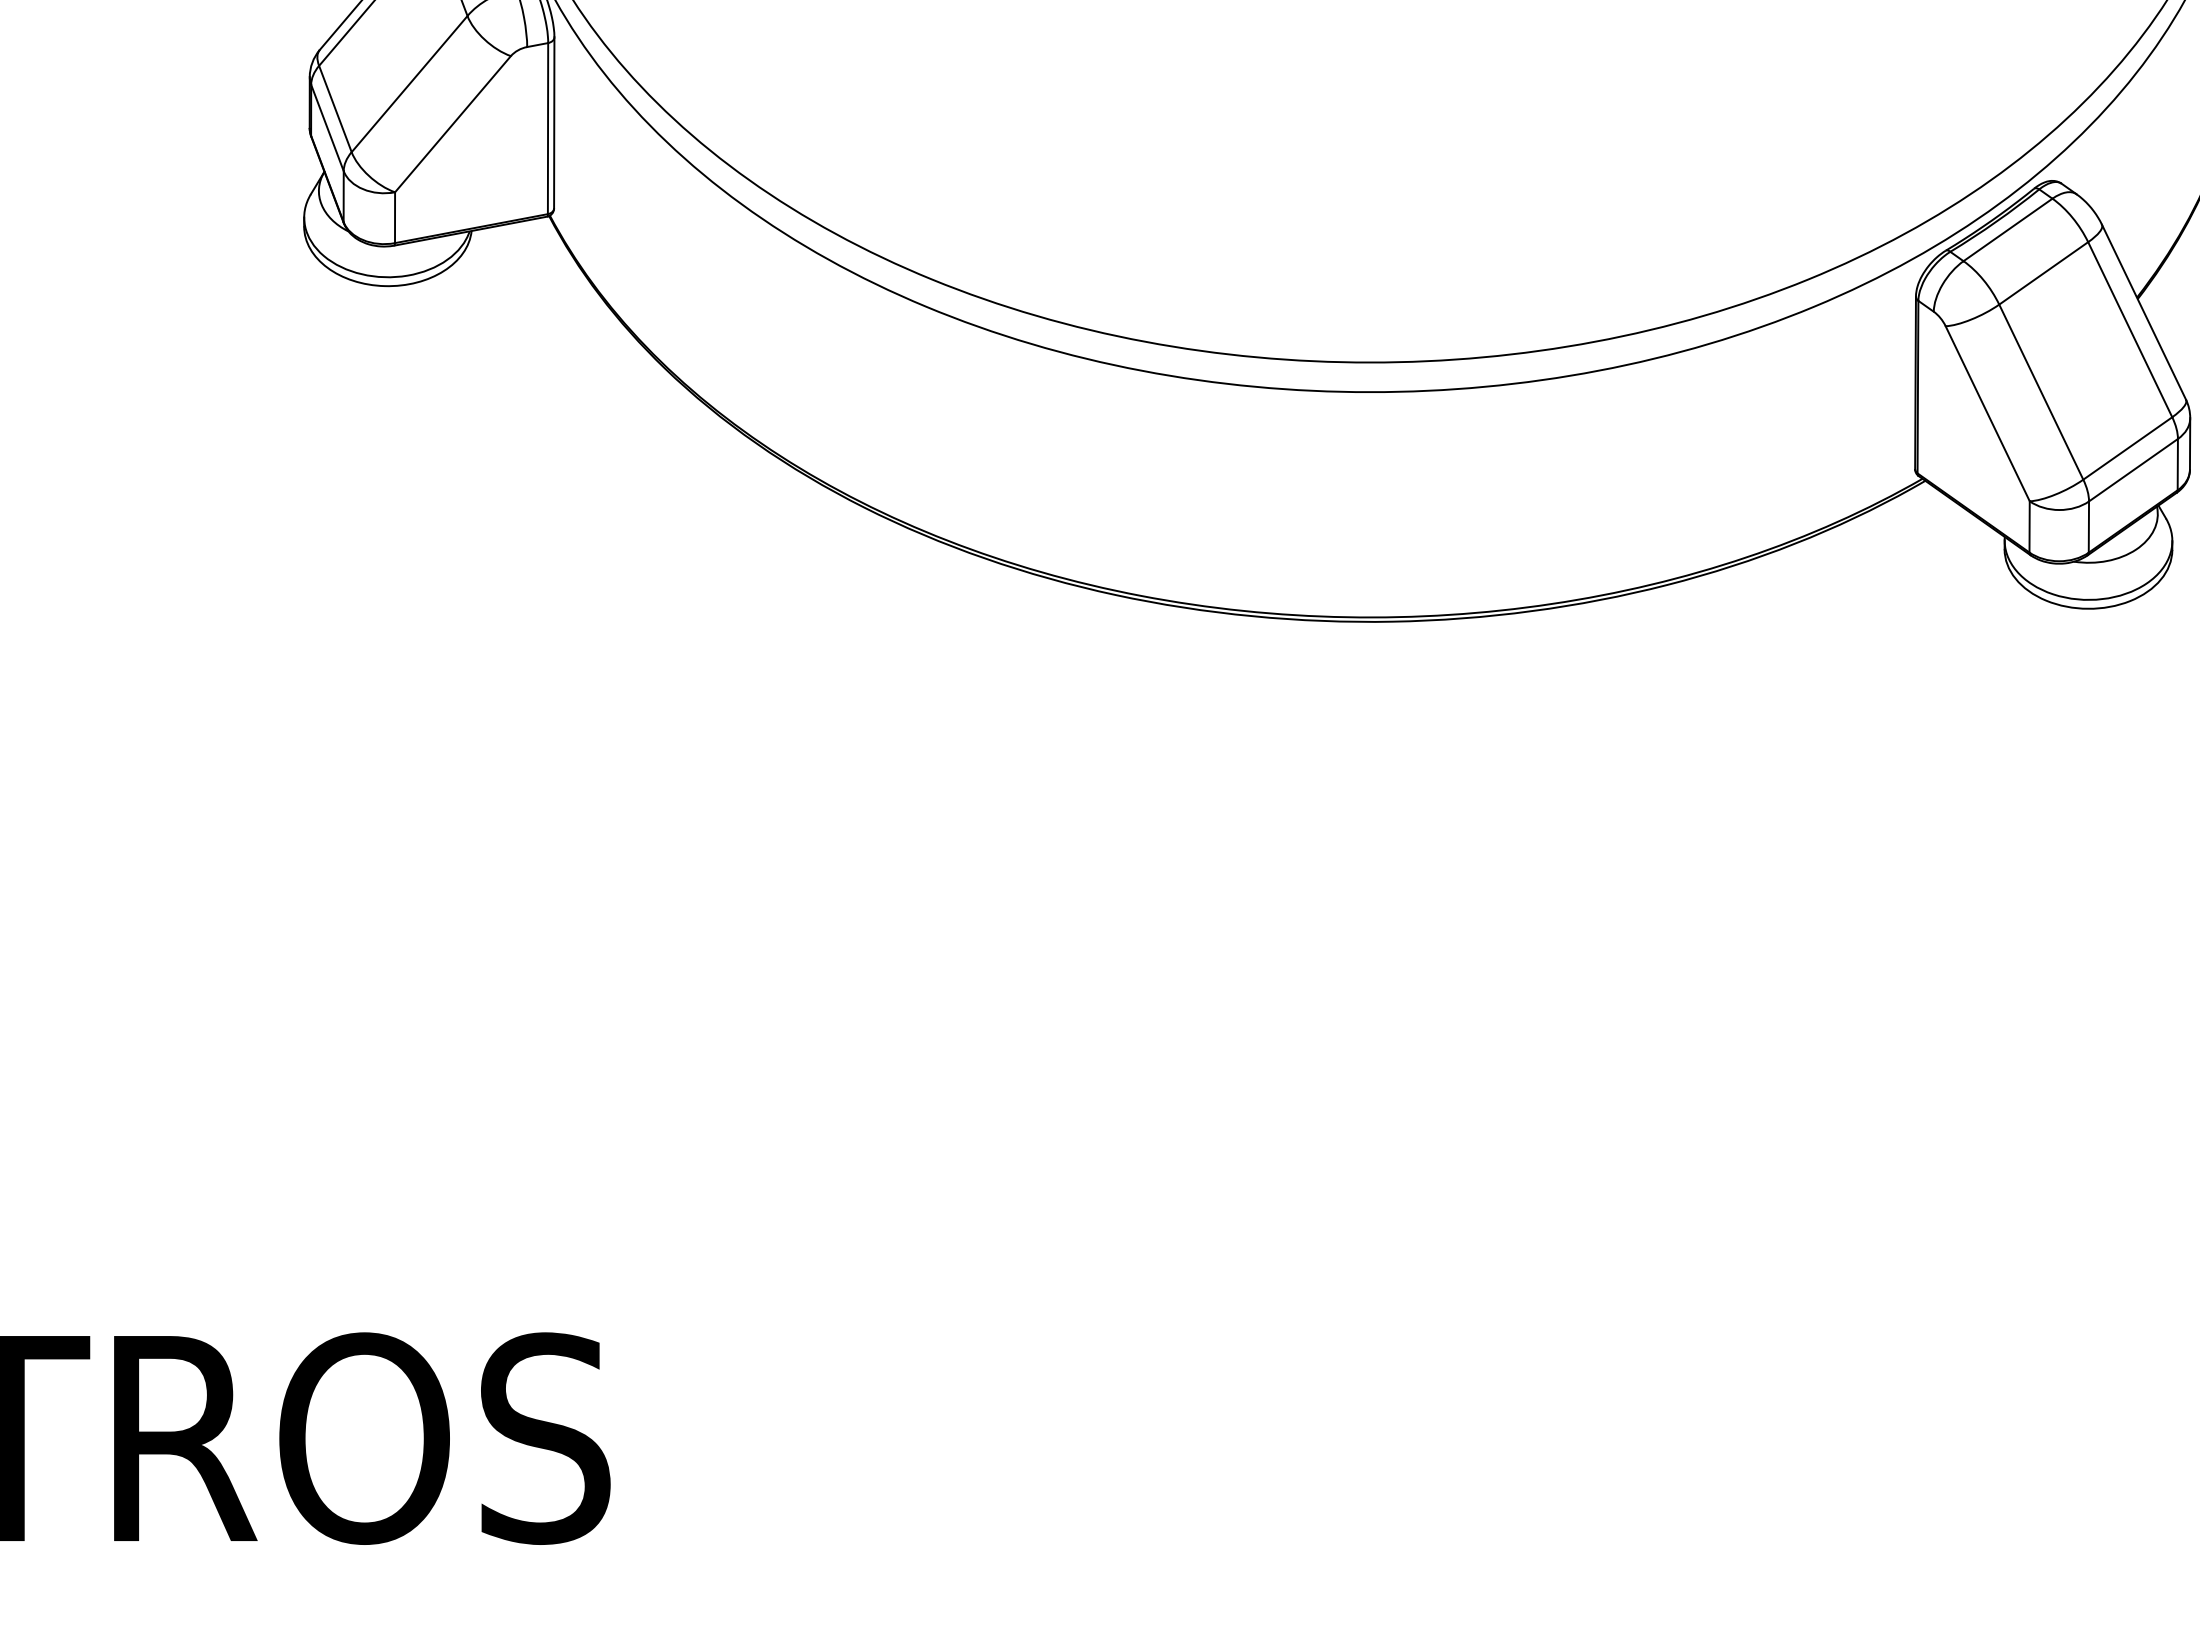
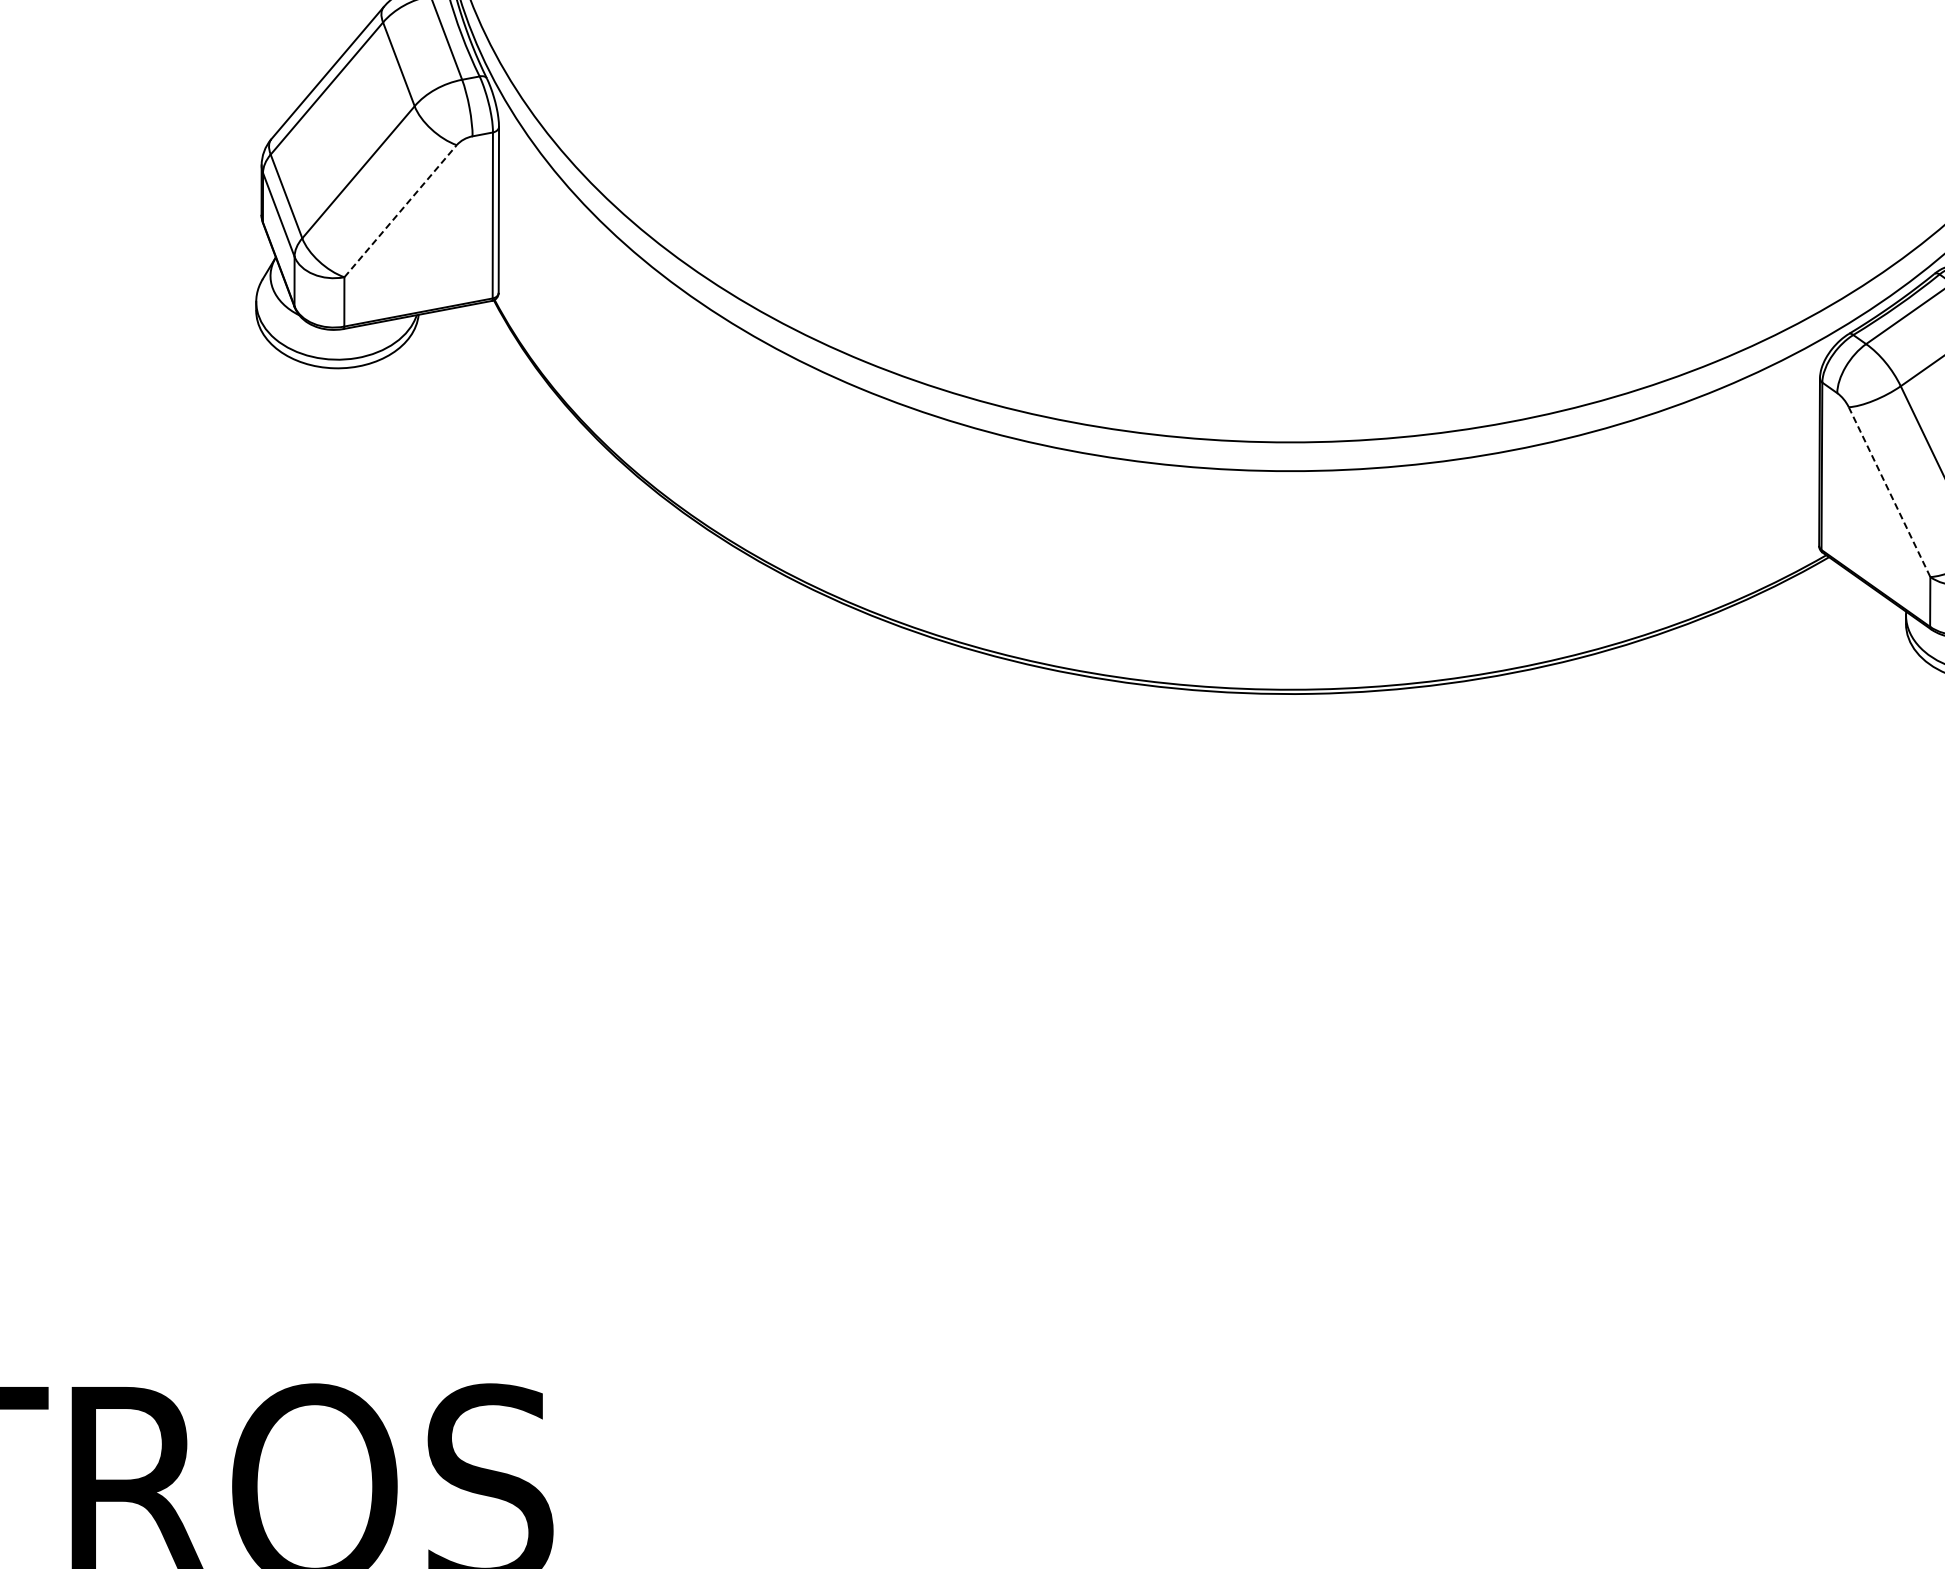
line: (453, 123) -> (401, 210), solid -> dashed
line: (1987, 414) -> (1889, 492), solid -> dashed

